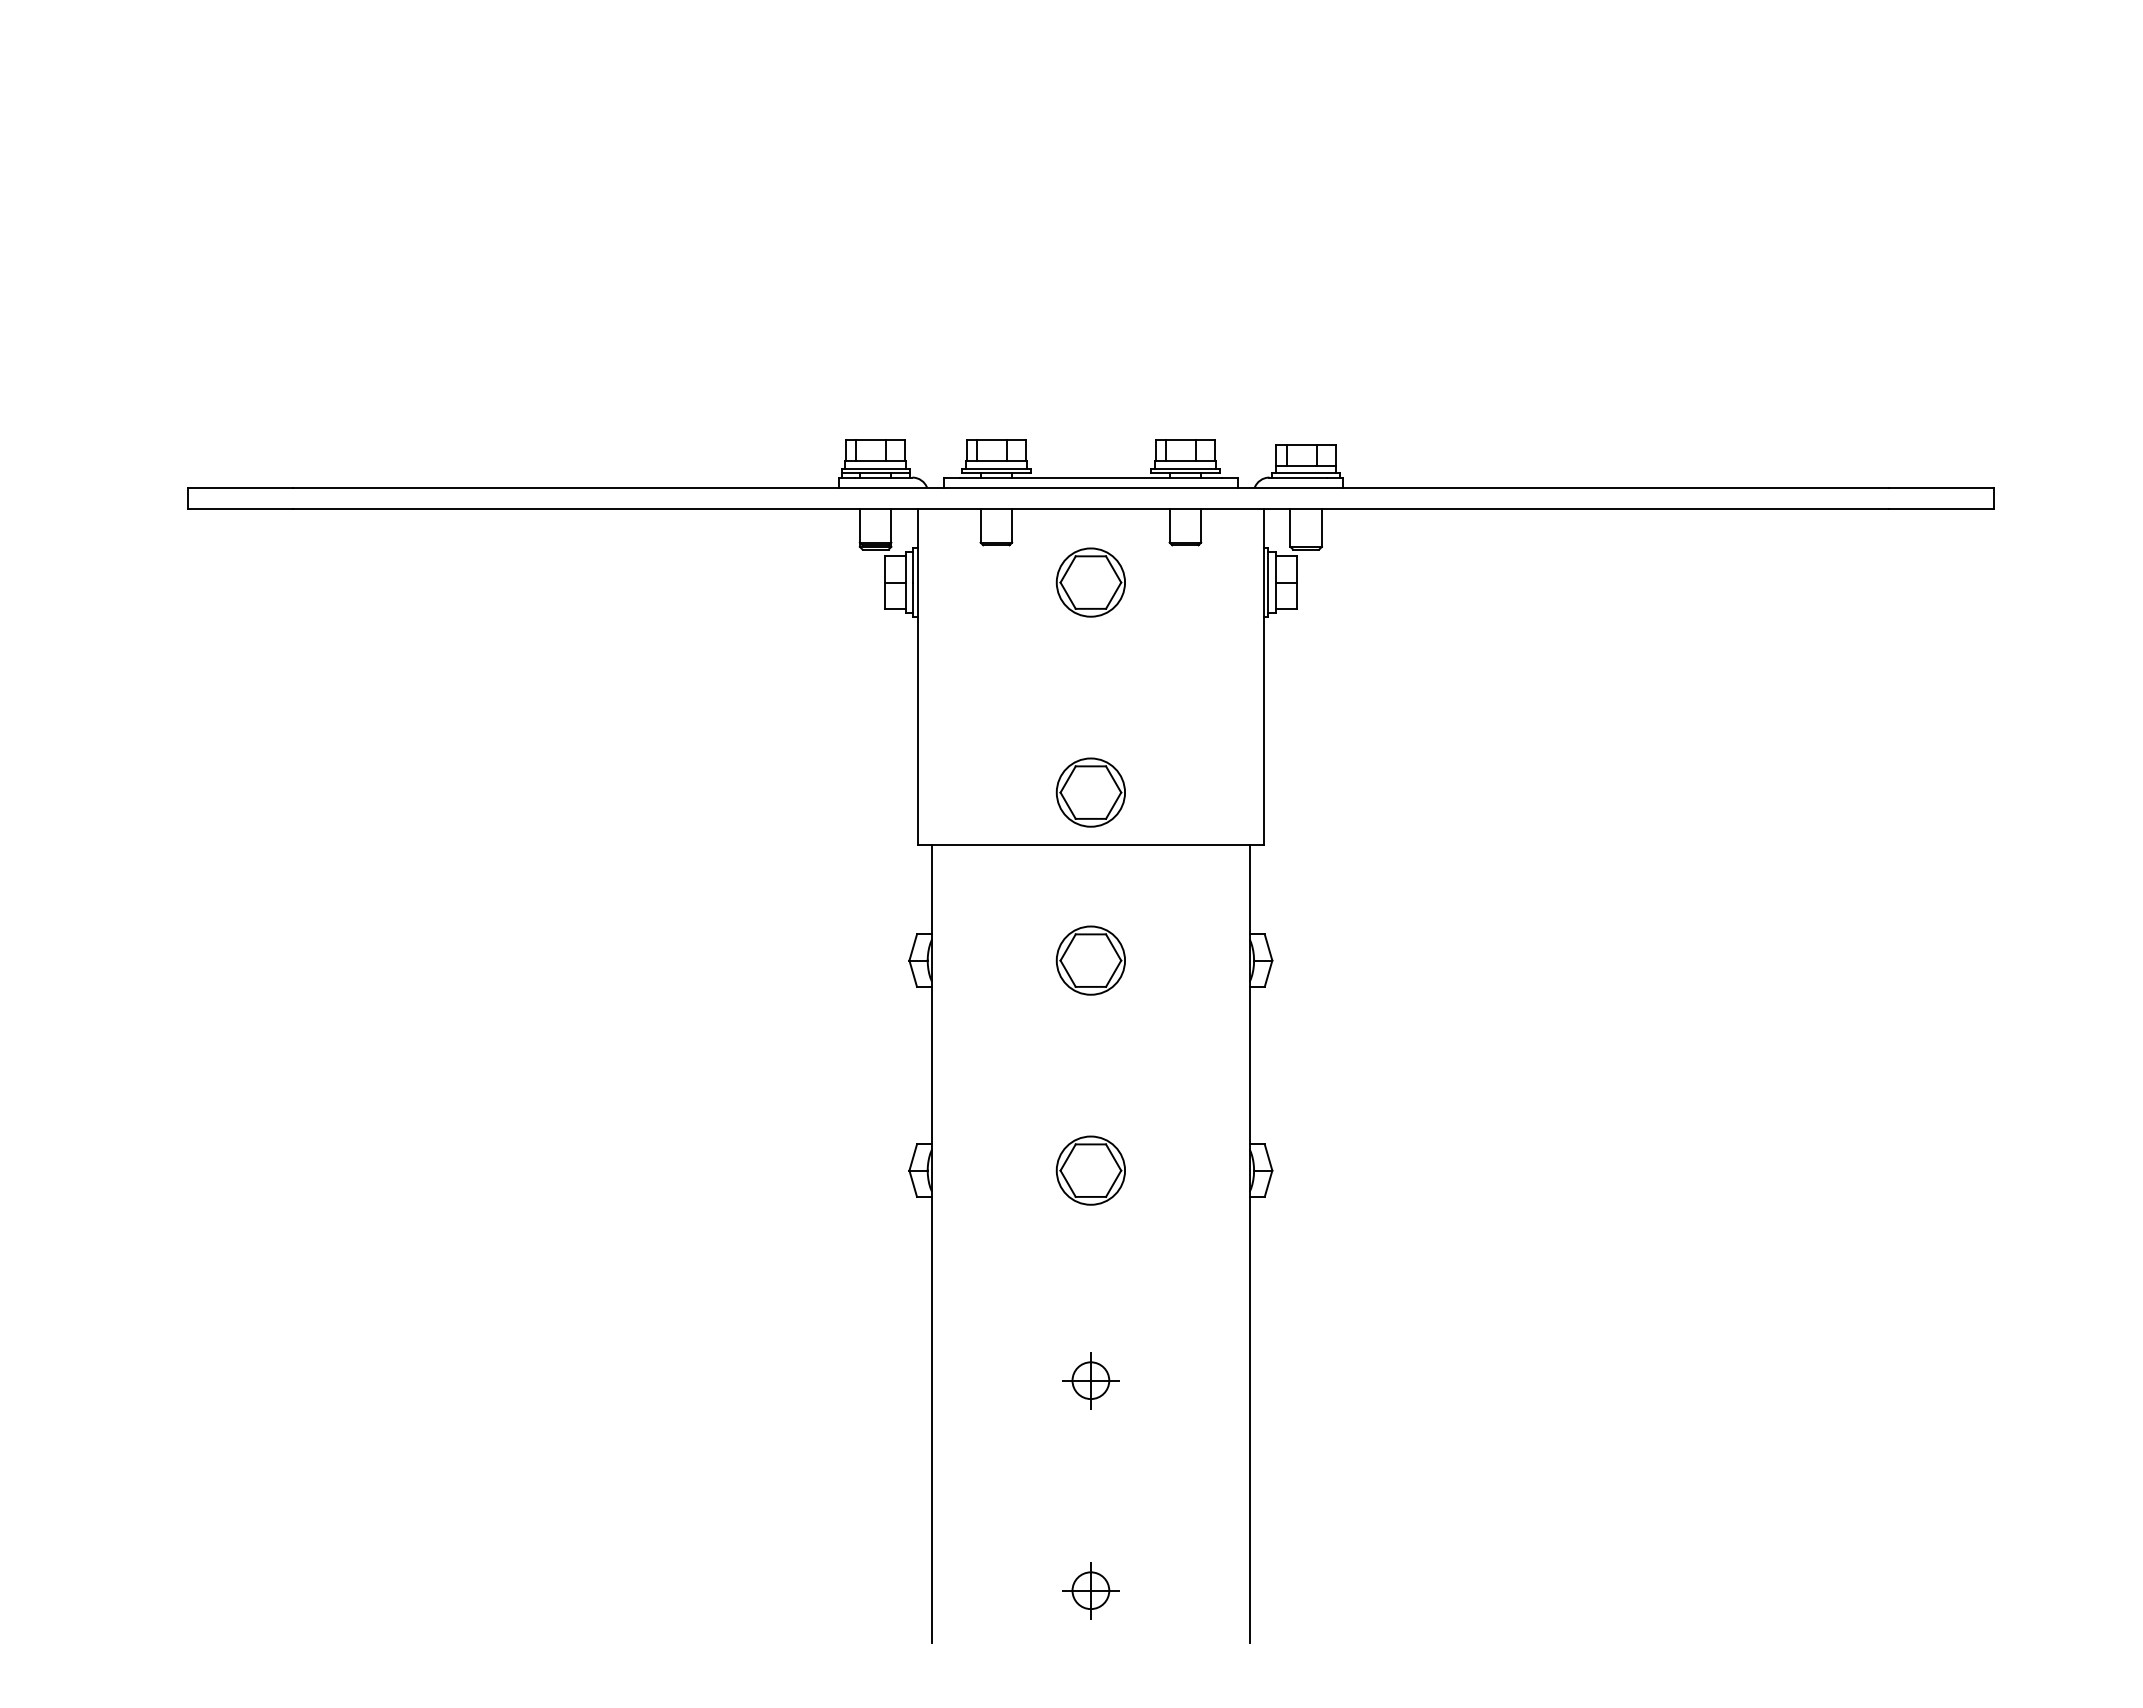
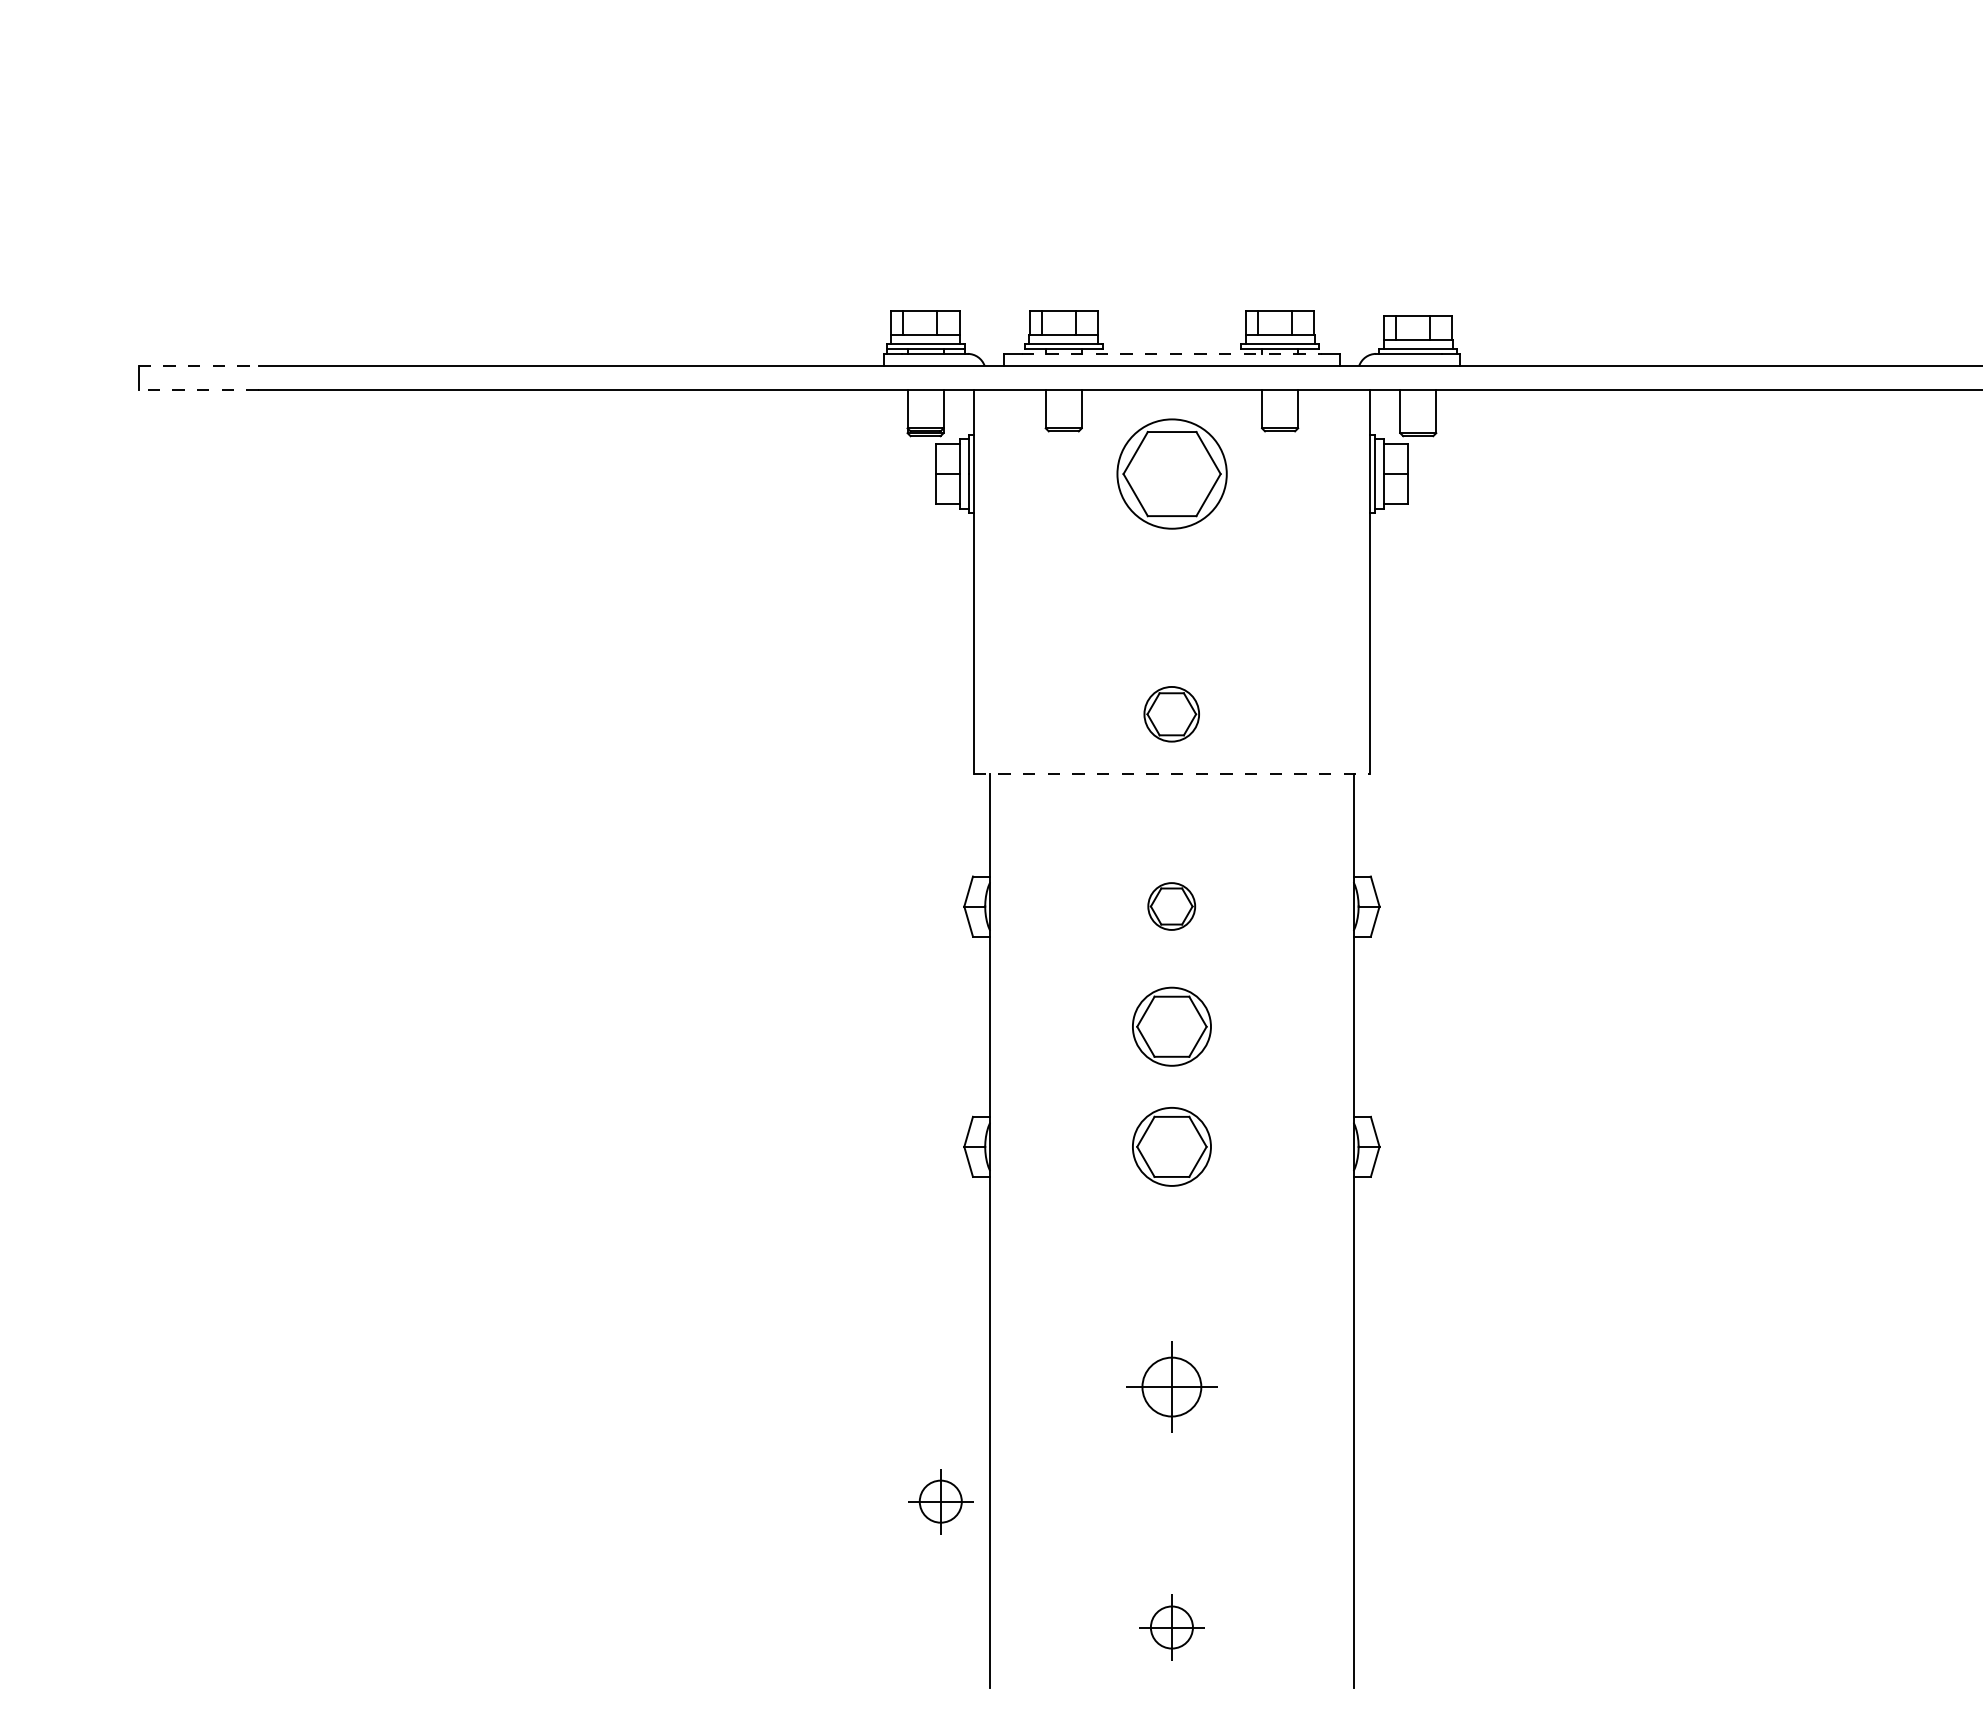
line: (1091, 477) -> (1172, 353), solid -> dashed
line: (240, 488) -> (198, 366), solid -> dashed
line: (240, 509) -> (198, 390), solid -> dashed
part: (1090, 582) -> (1171, 473), size x1.4
part: (1090, 792) -> (1171, 714), size x0.7
line: (1091, 845) -> (1172, 774), solid -> dashed
part: (1090, 960) -> (1171, 906), size x0.6
part: (1090, 1065) -> (1171, 1026), added
part: (1090, 1380) -> (1171, 1386), size x1.4
part: (888, 1480) -> (940, 1501), added

